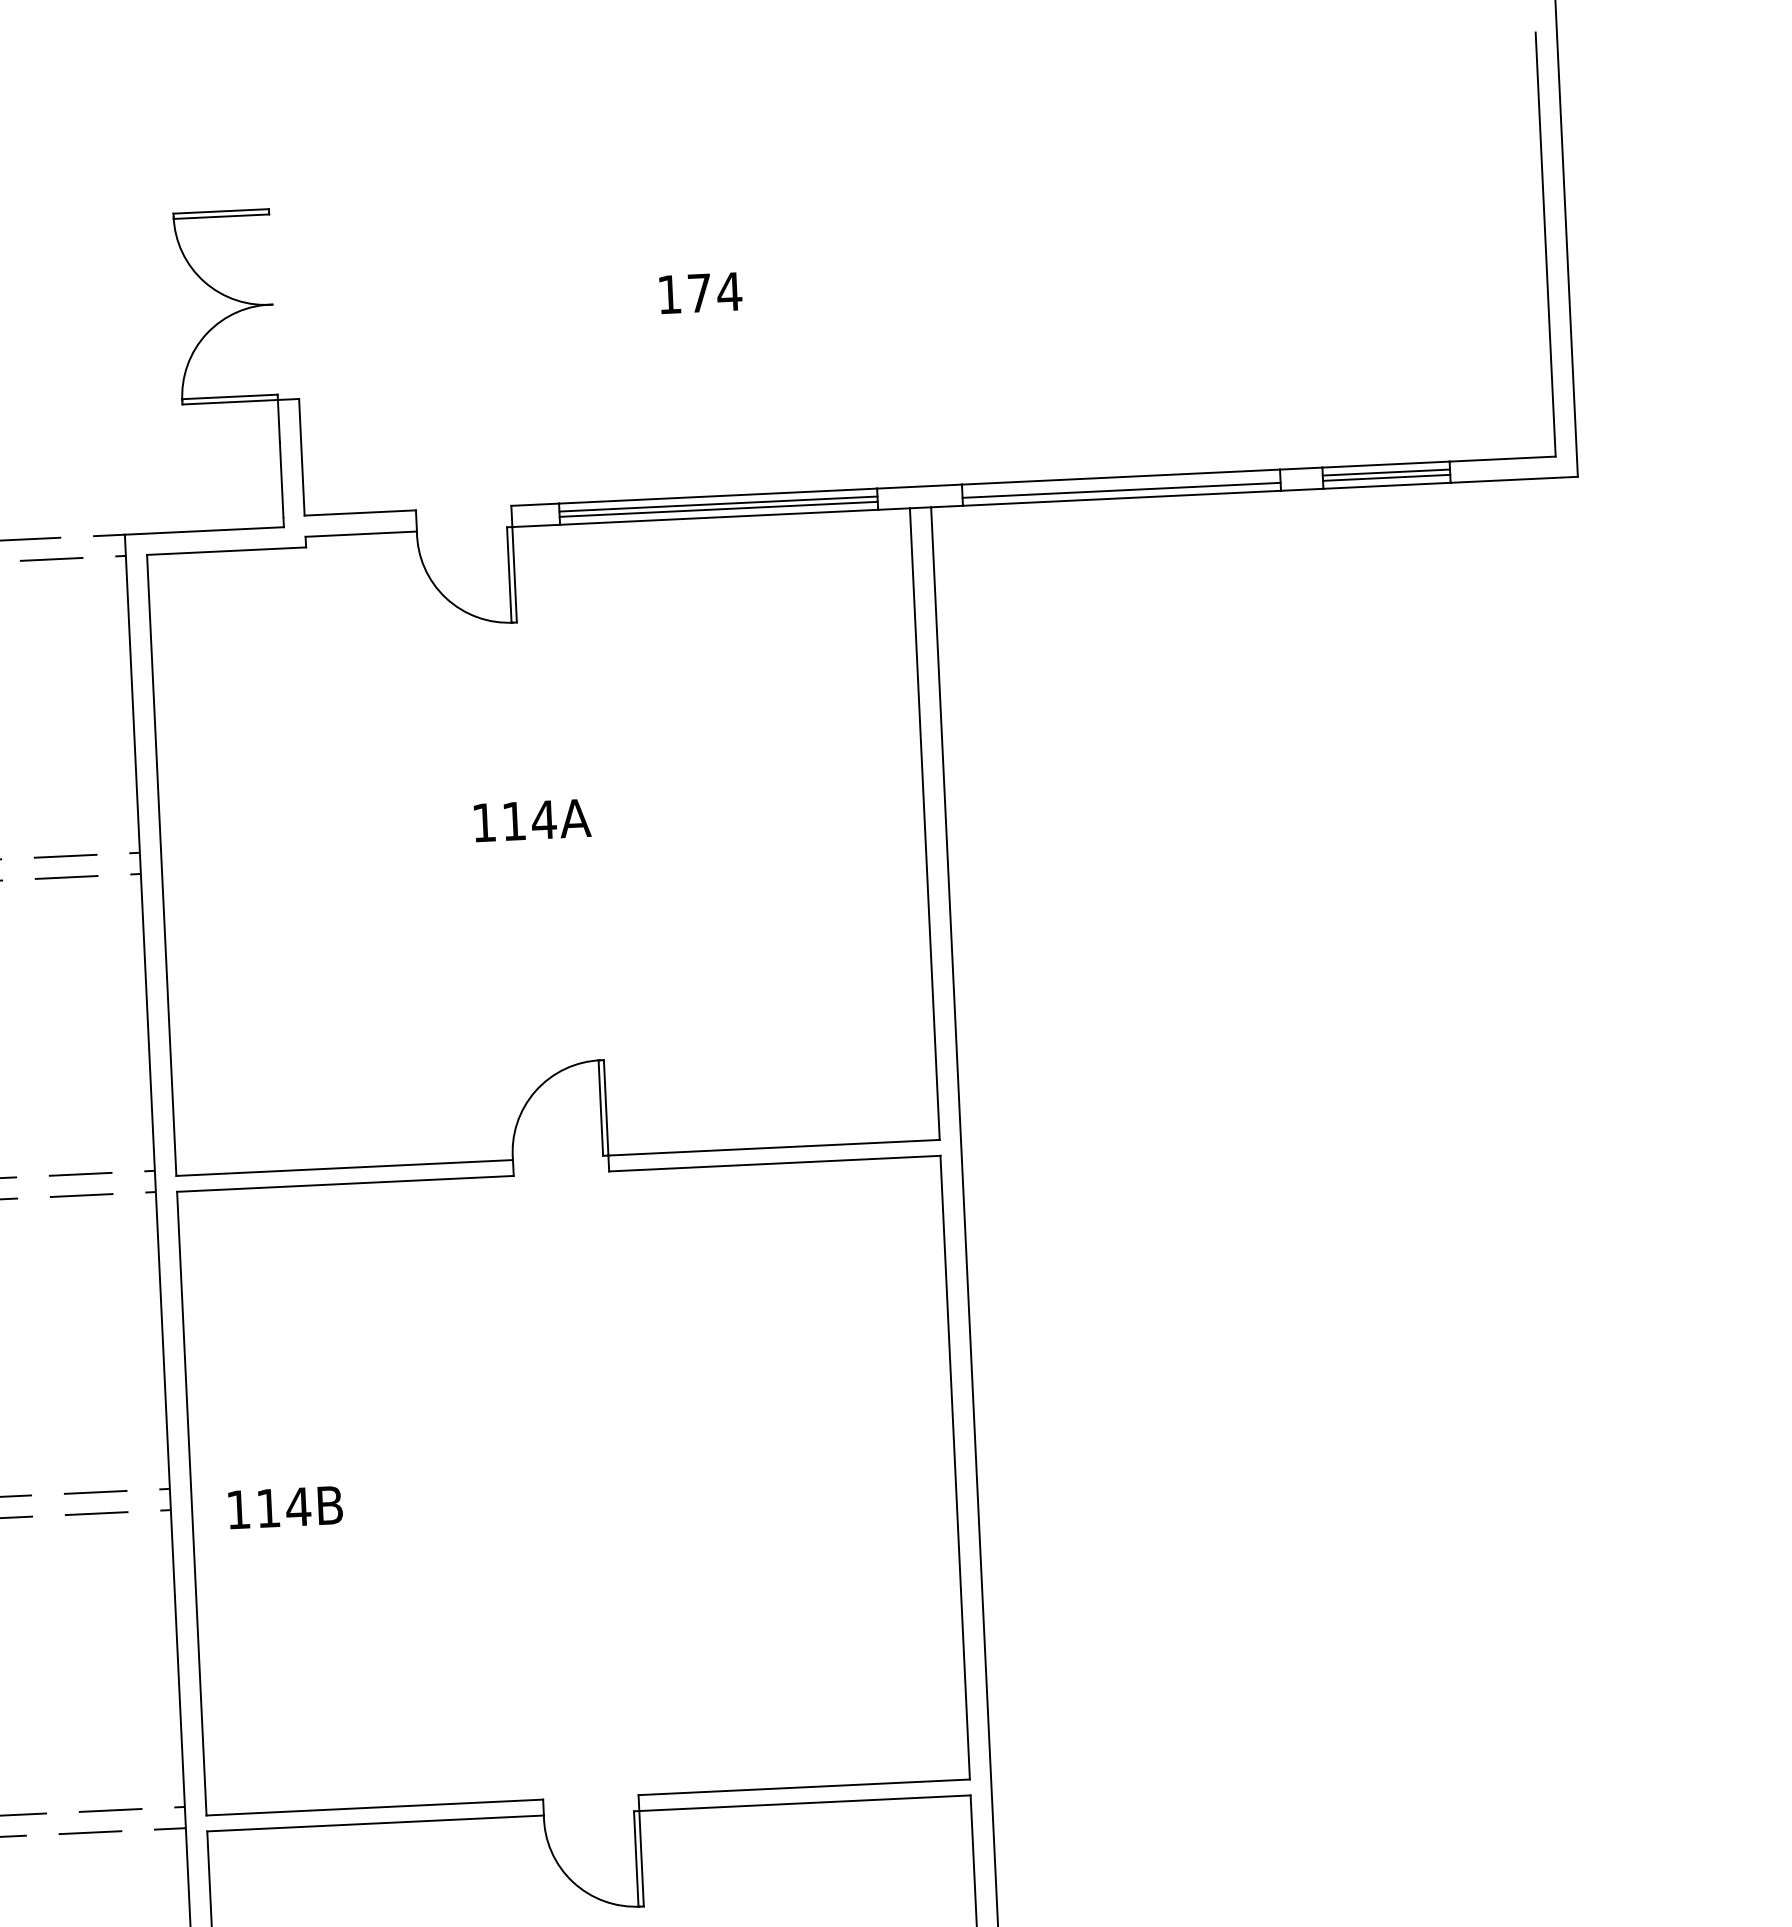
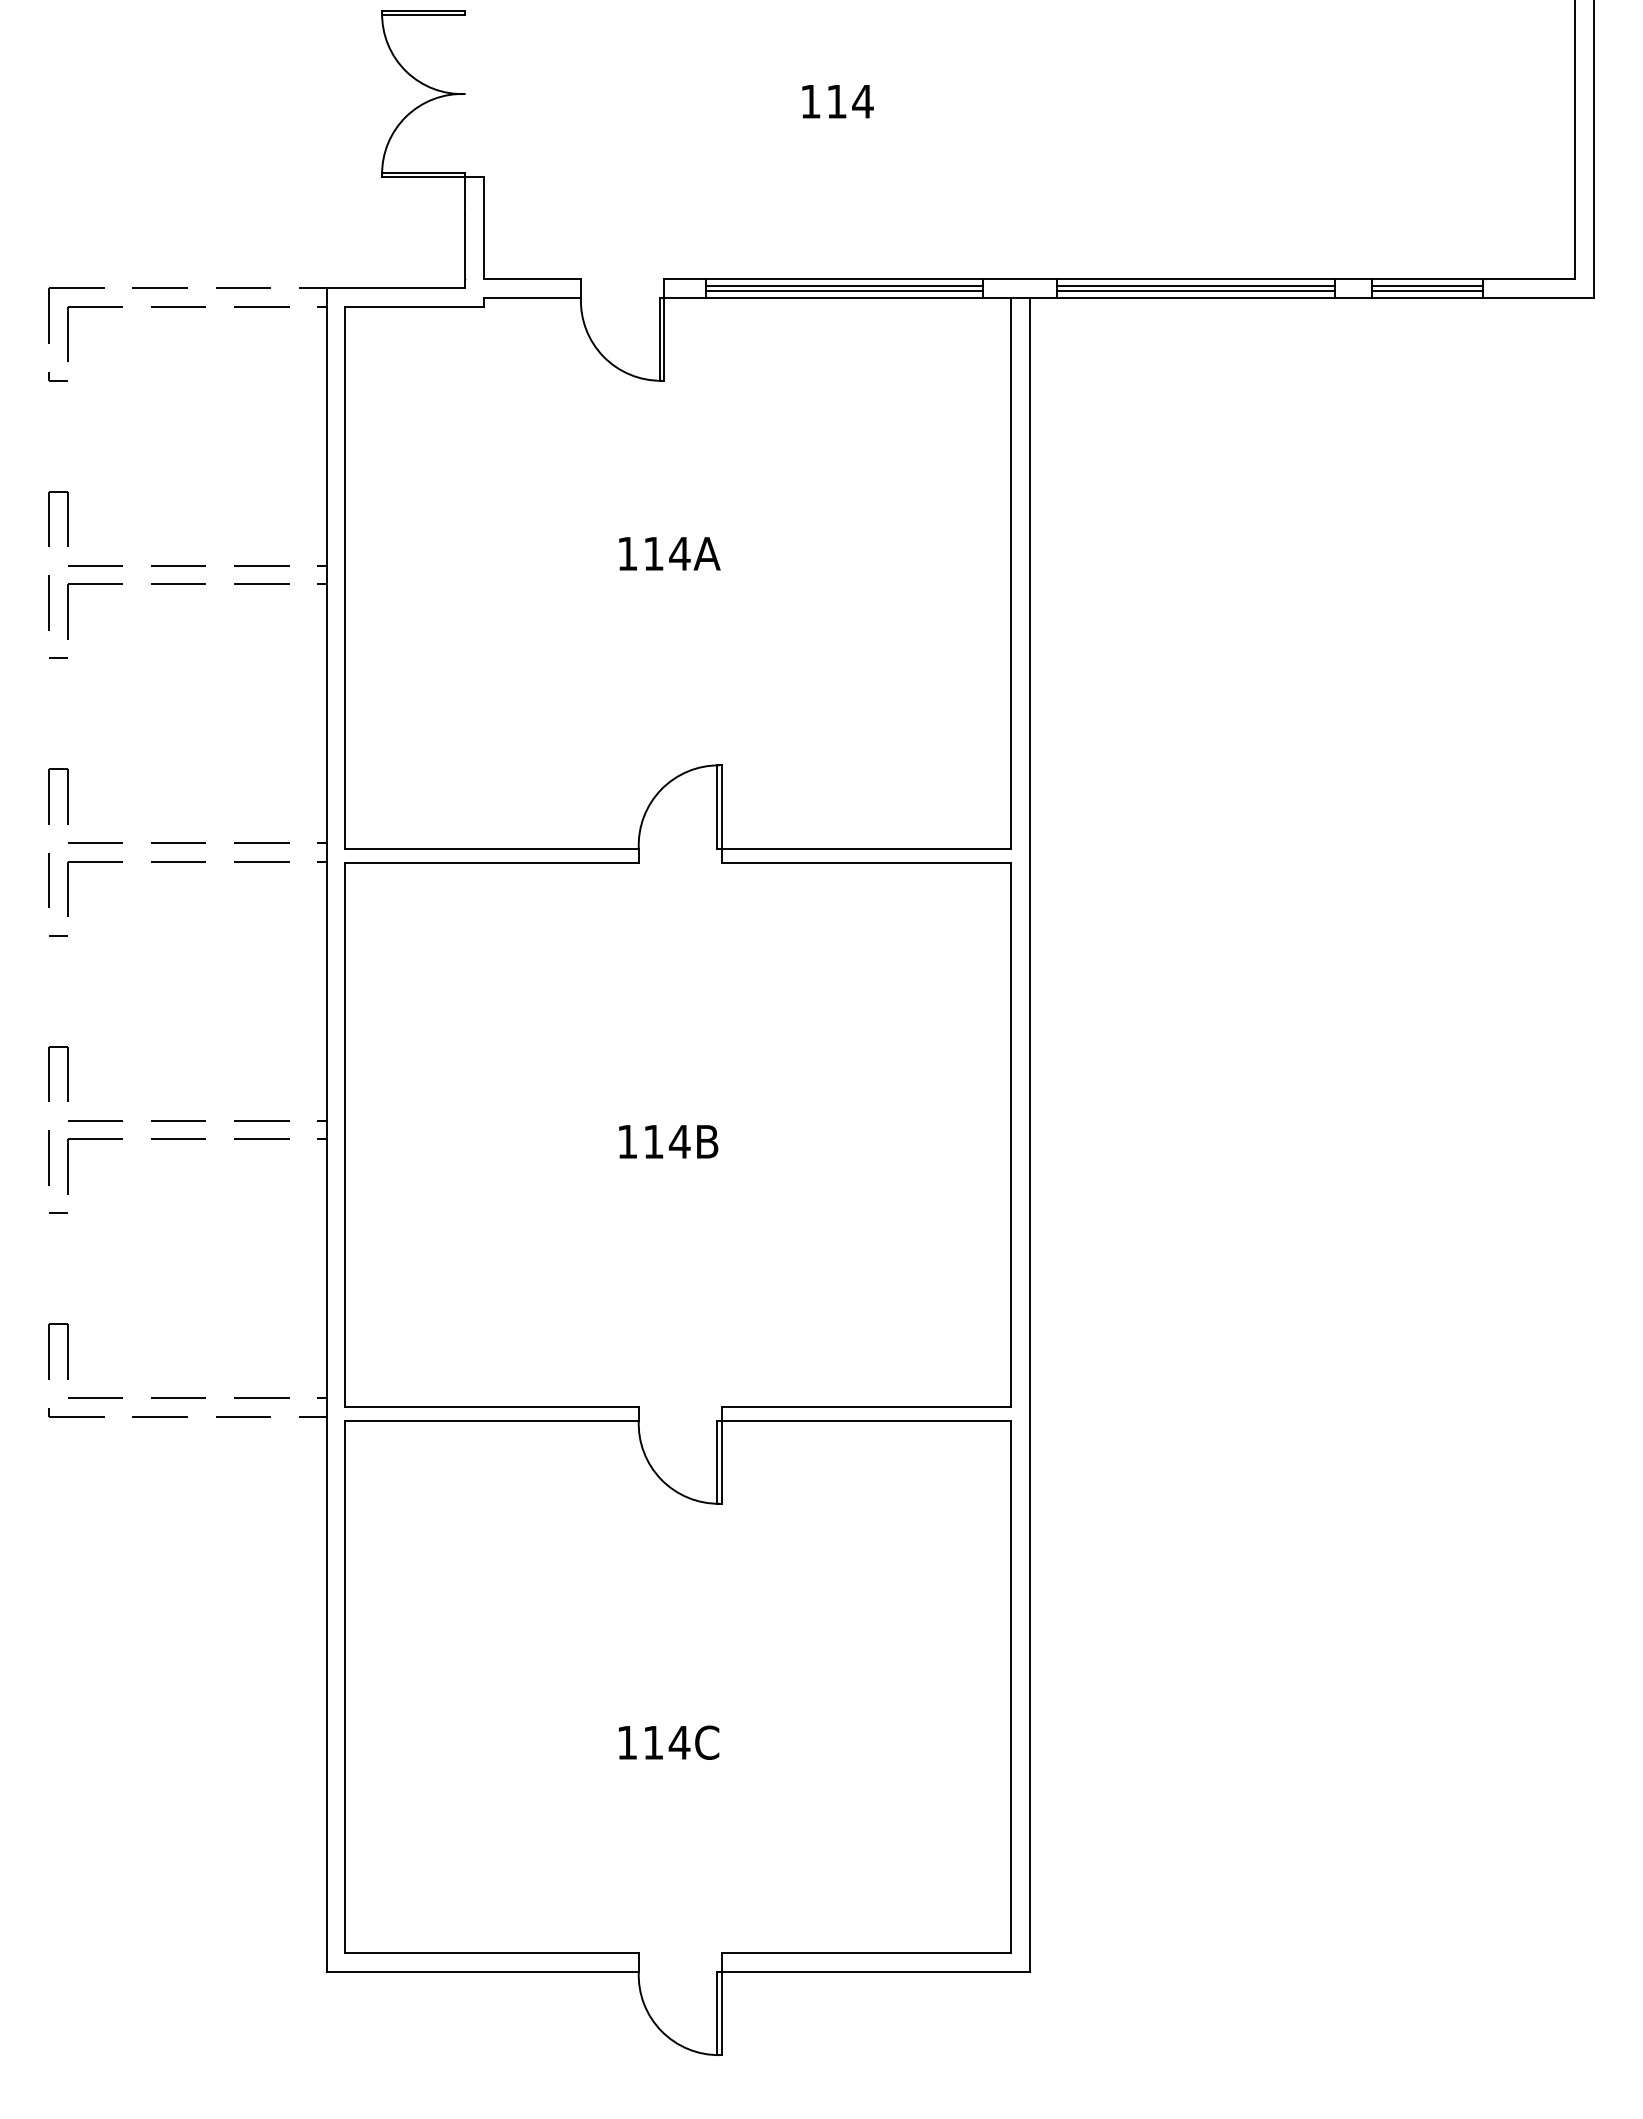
text: (699, 293) -> (836, 101), 174 -> 114
line: (1120, 484) -> (1195, 285), added
text: (285, 1507) -> (668, 1141), moved

